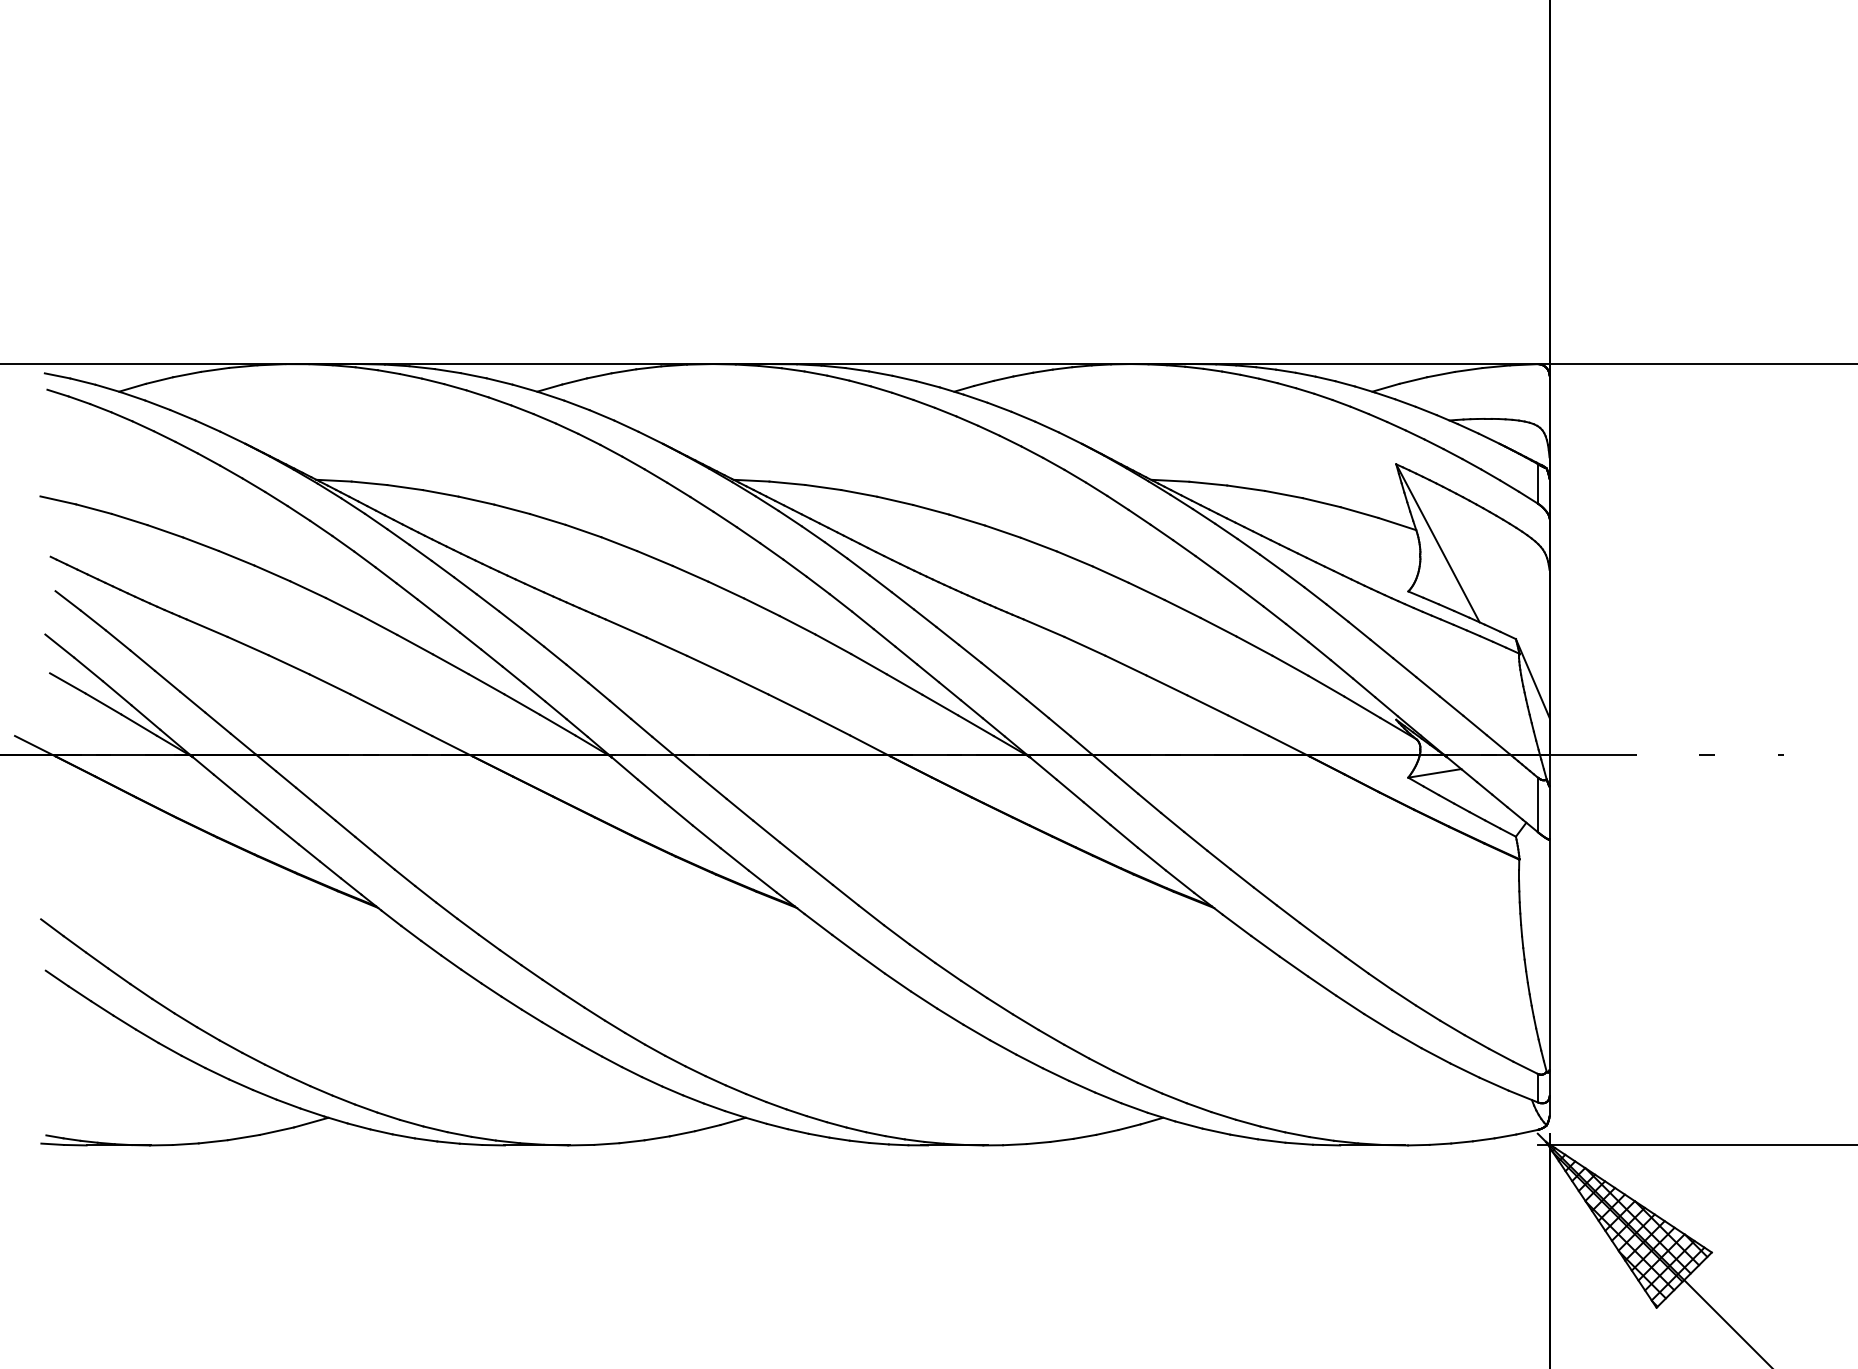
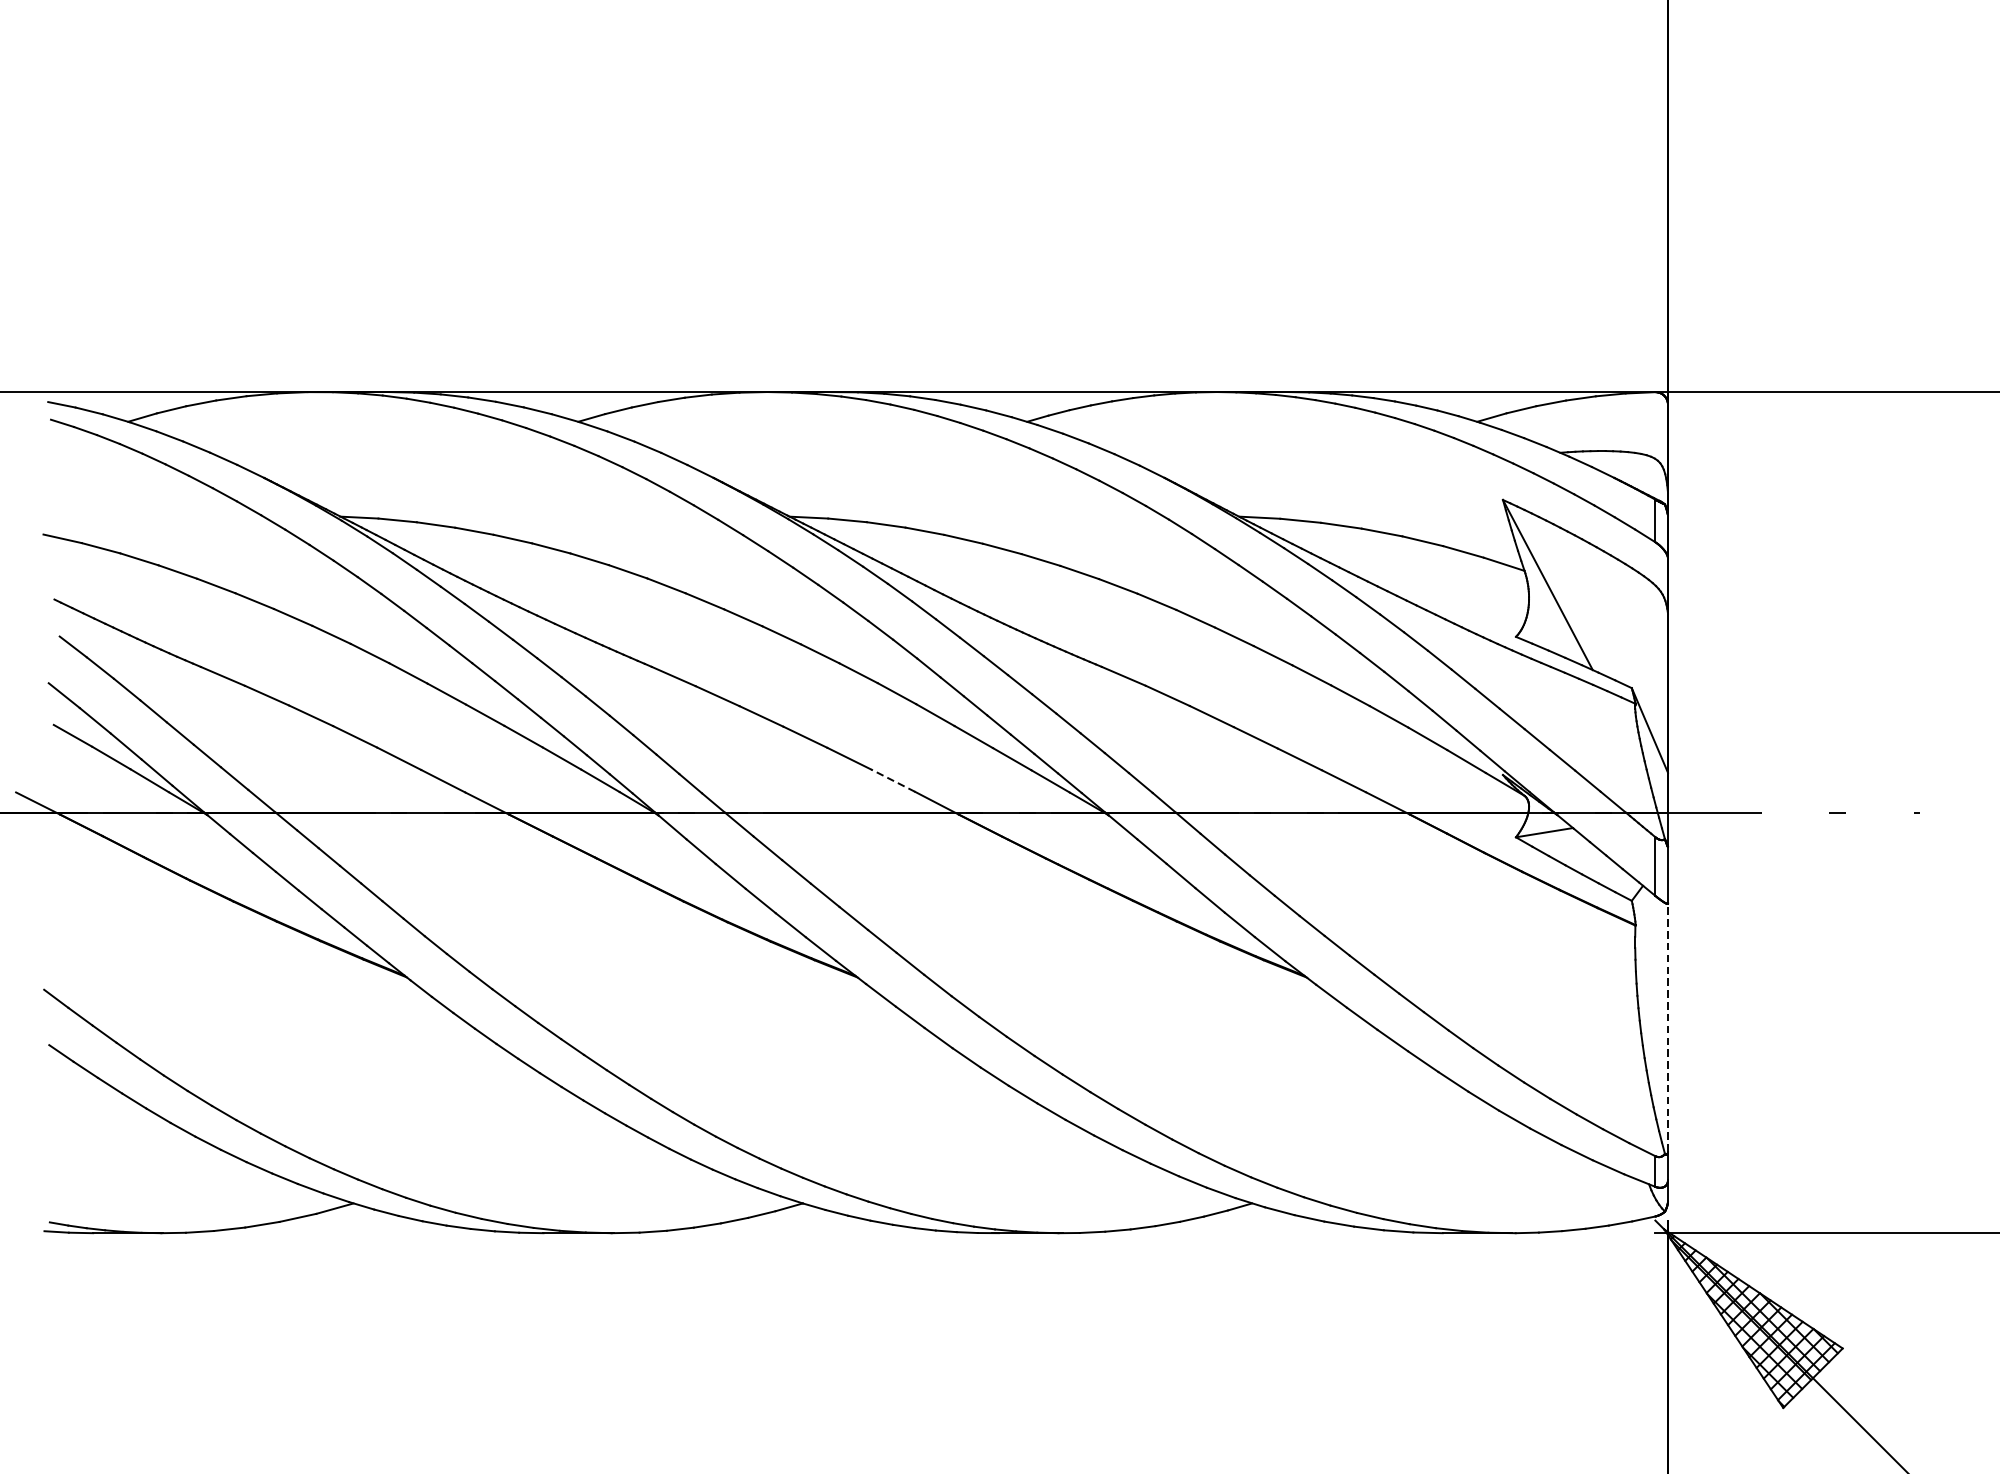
line: (829, 725) -> (892, 781), solid -> dashed
line: (1549, 953) -> (1667, 1026), solid -> dashed

